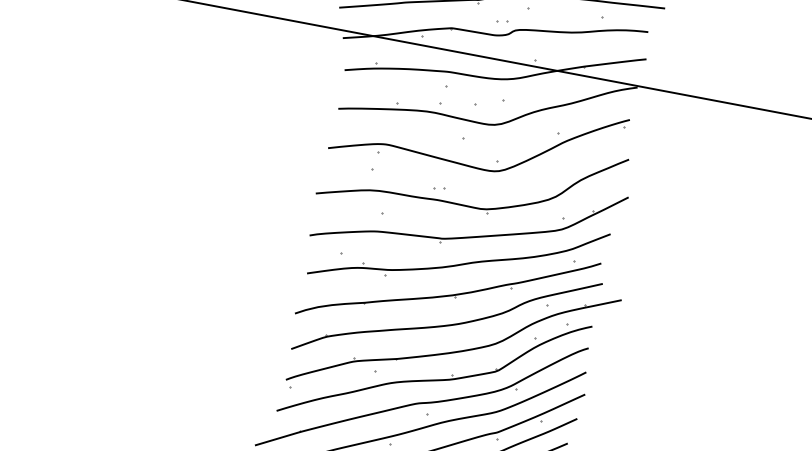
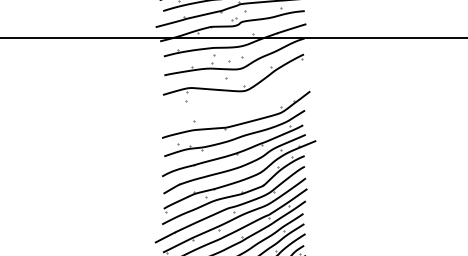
part: (447, 188) -> (223, 103), removed

